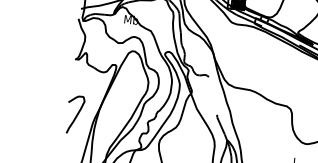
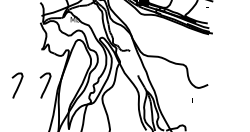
curve: (34, 109) -> (18, 85), added

